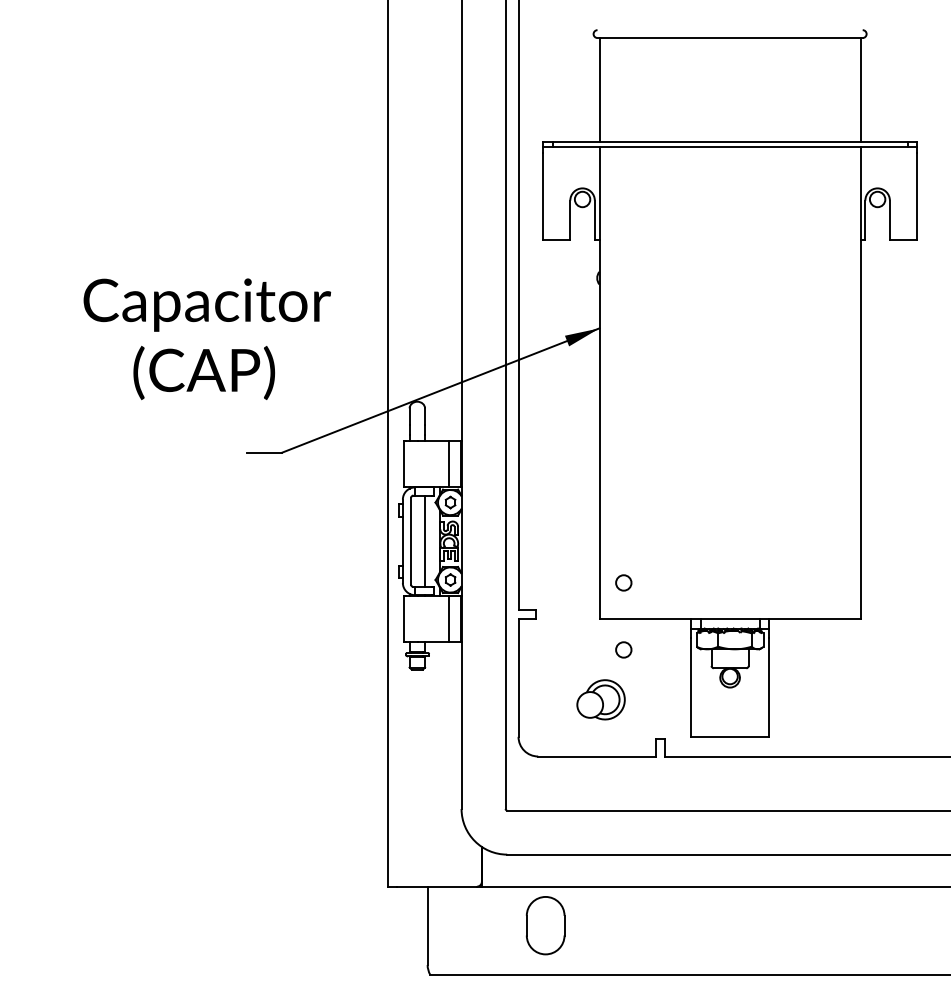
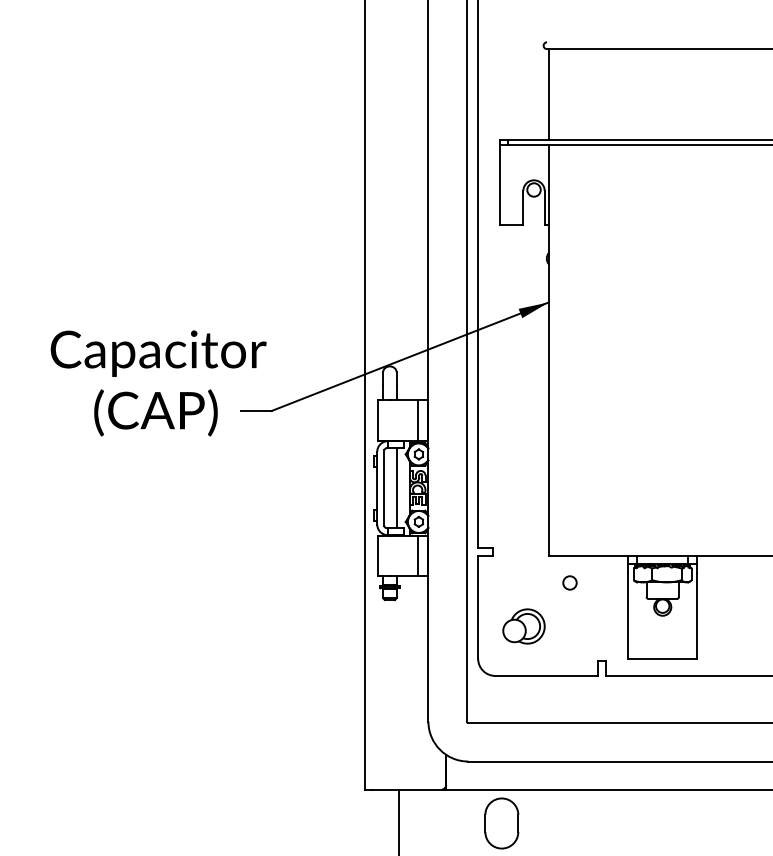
text: (207, 339) -> (158, 383), moved
circle: (623, 582) -> (569, 524), removed
part: (600, 699) -> (523, 626), moved

